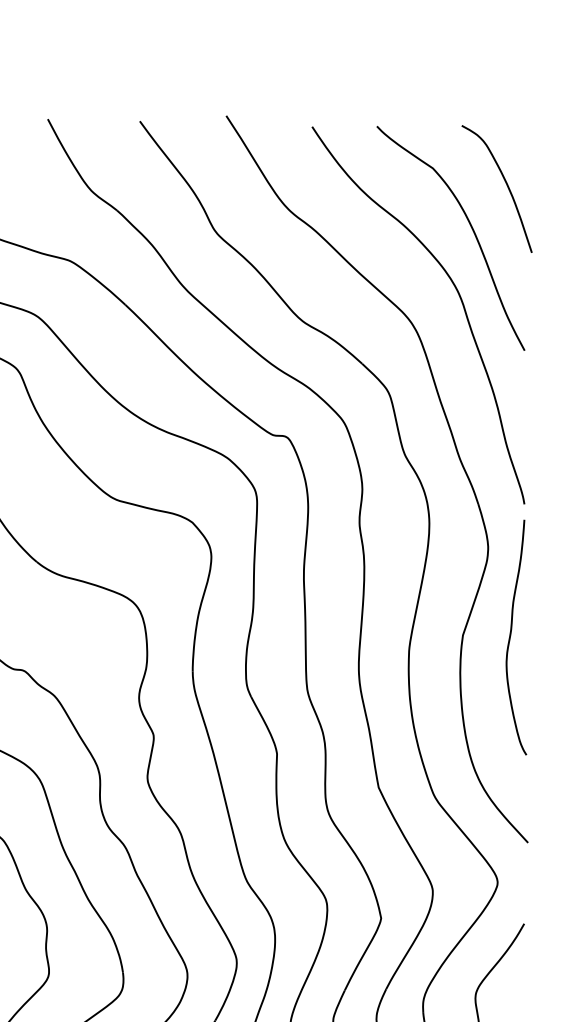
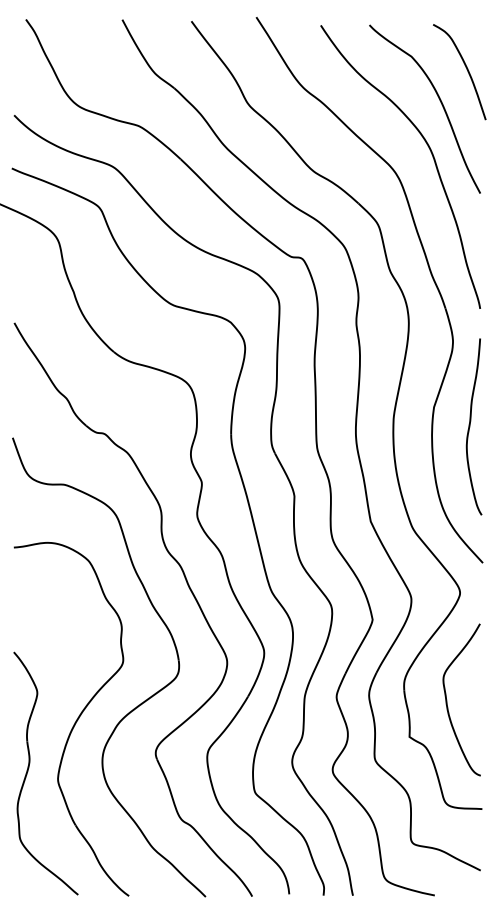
curve: (511, 636) -> (470, 426), moved

